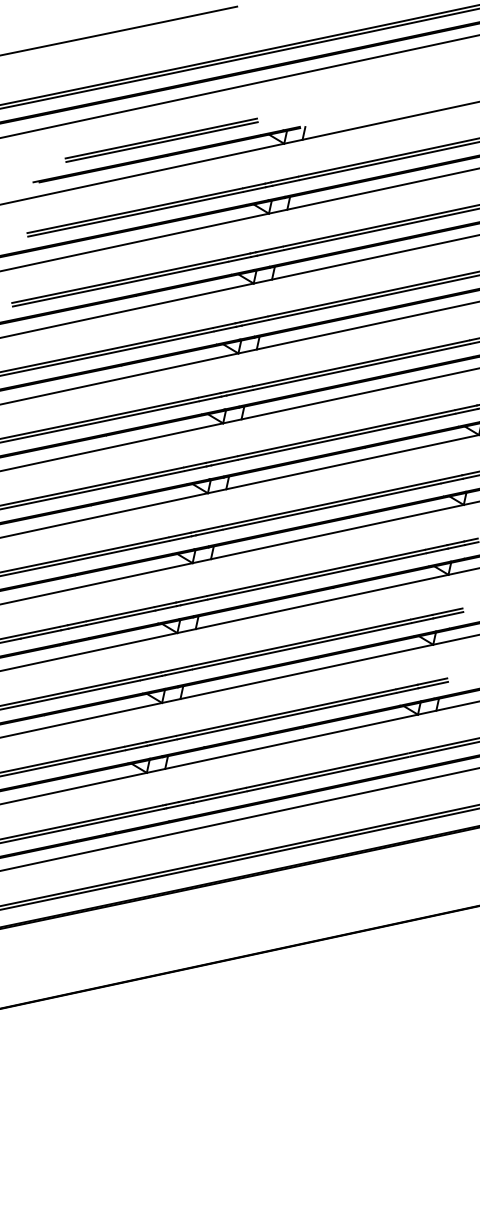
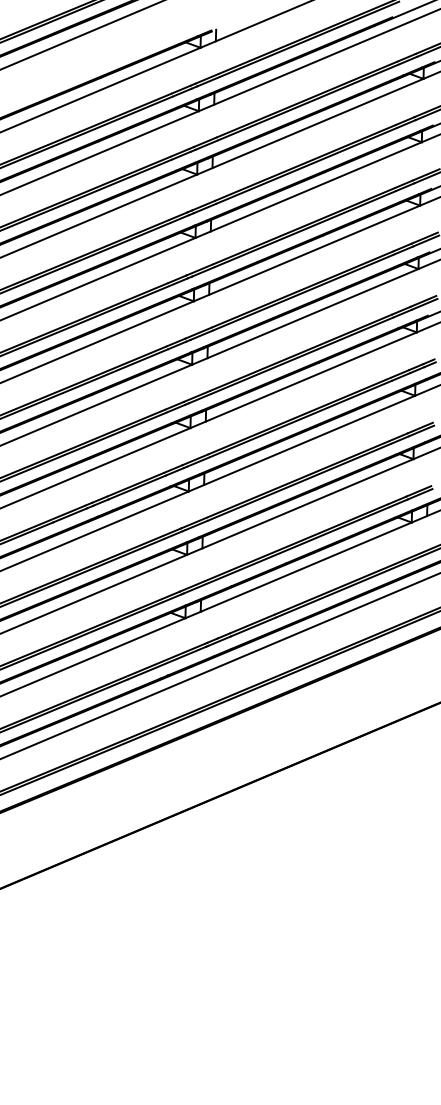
part: (160, 139) -> (92, 64), removed

